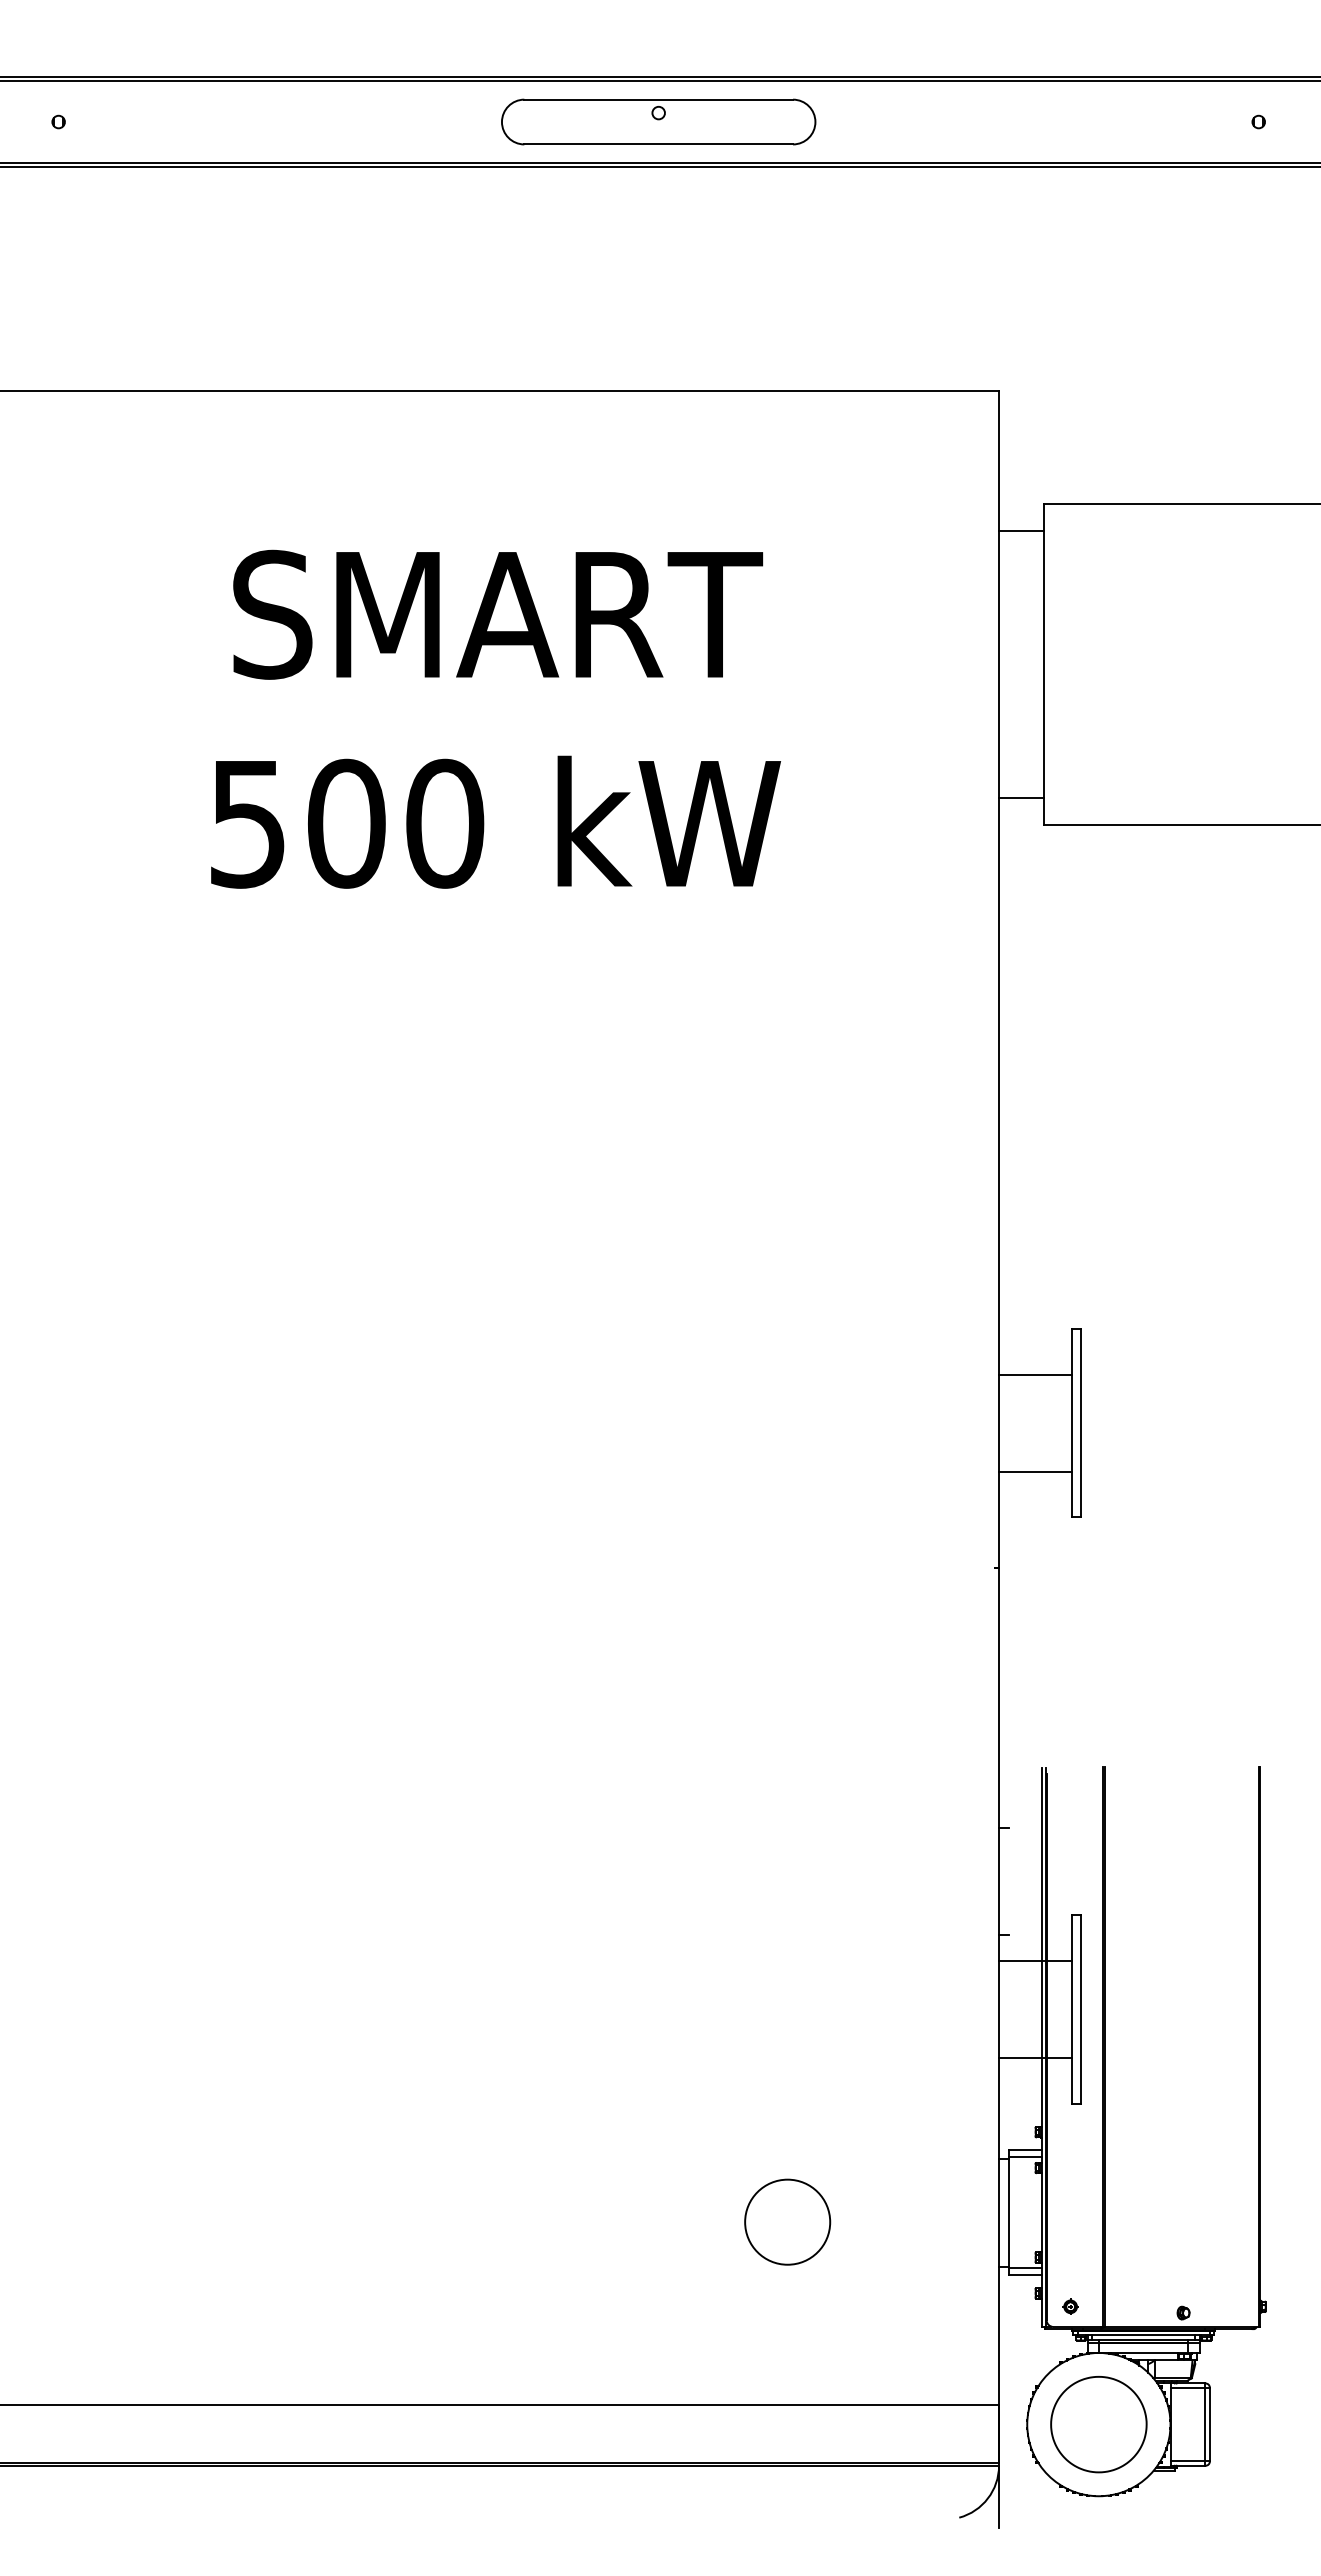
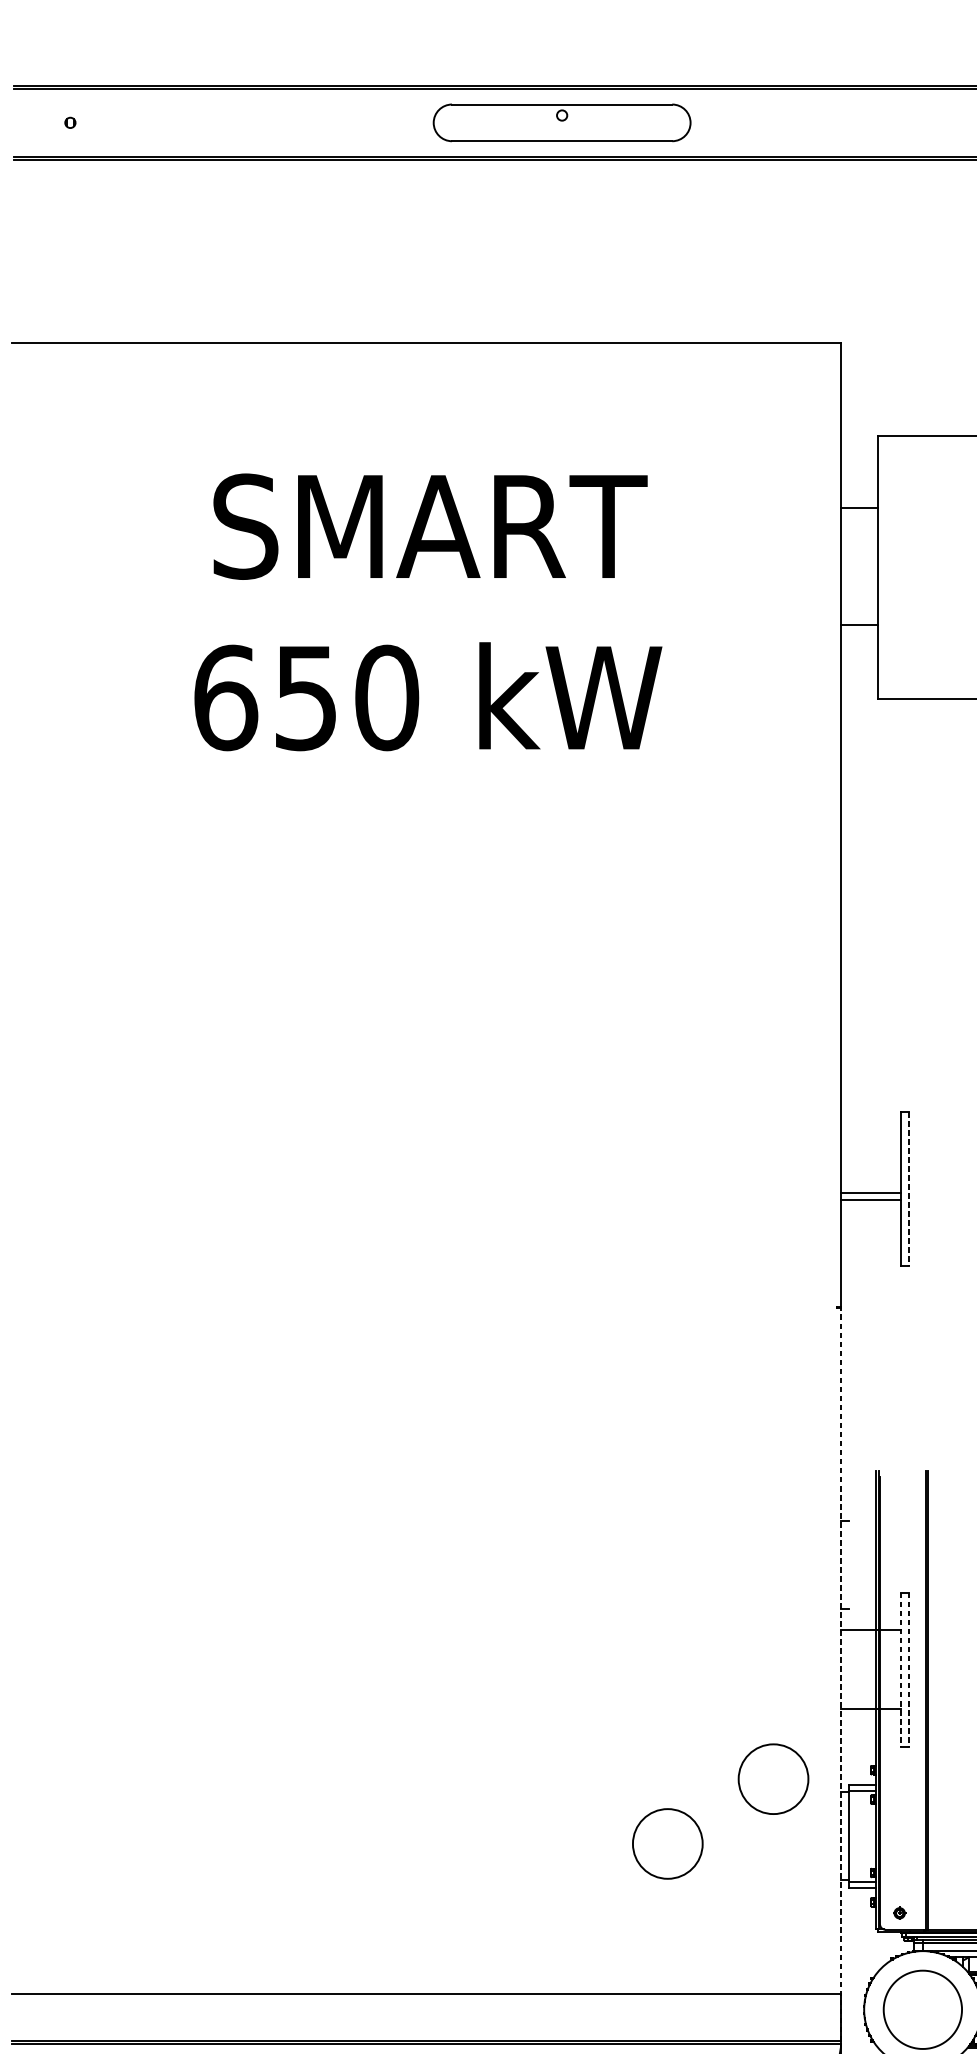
line: (1021, 531) -> (859, 508), moved
line: (1021, 798) -> (859, 624), moved
text: (297, 823) -> (266, 697), 500 -> 650
line: (1035, 1374) -> (870, 1200), moved
line: (1081, 1423) -> (908, 1189), solid -> dashed
line: (1035, 1471) -> (870, 1192), moved
line: (1072, 2010) -> (901, 1670), solid -> dashed
line: (1081, 2010) -> (908, 1670), solid -> dashed
line: (999, 2015) -> (841, 1674), solid -> dashed
circle: (916, 2142) -> (773, 1778), added

